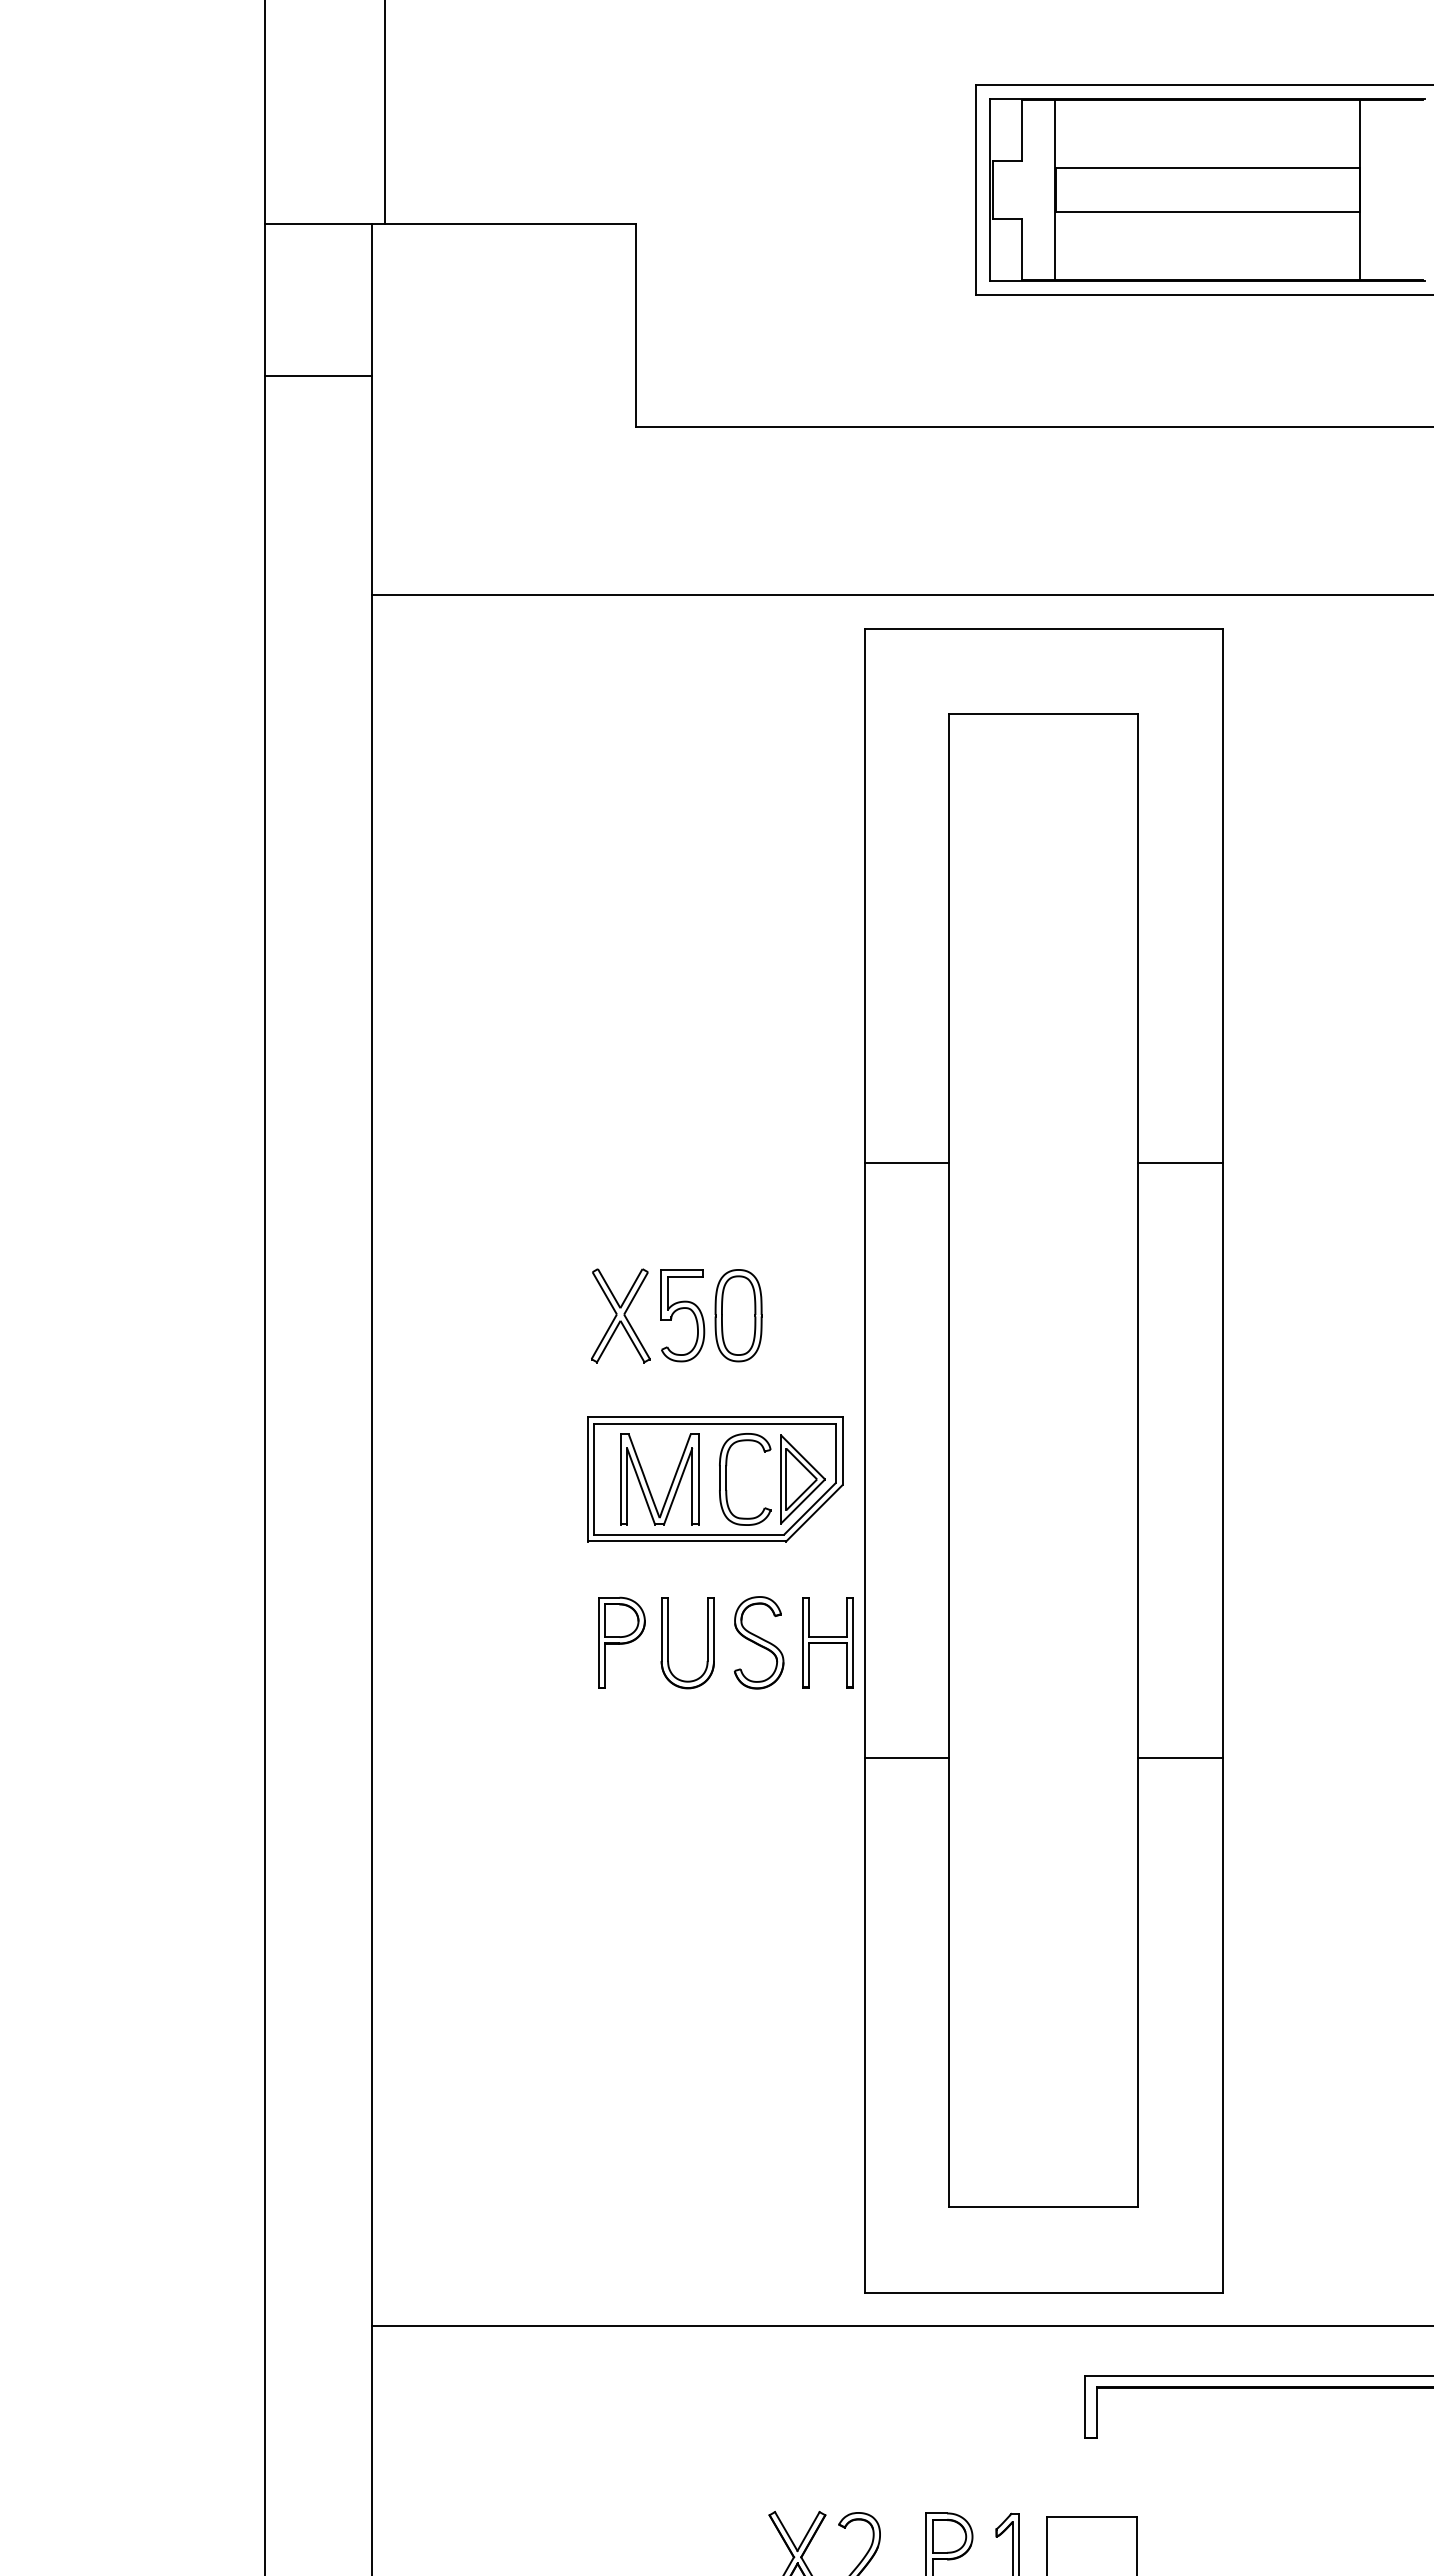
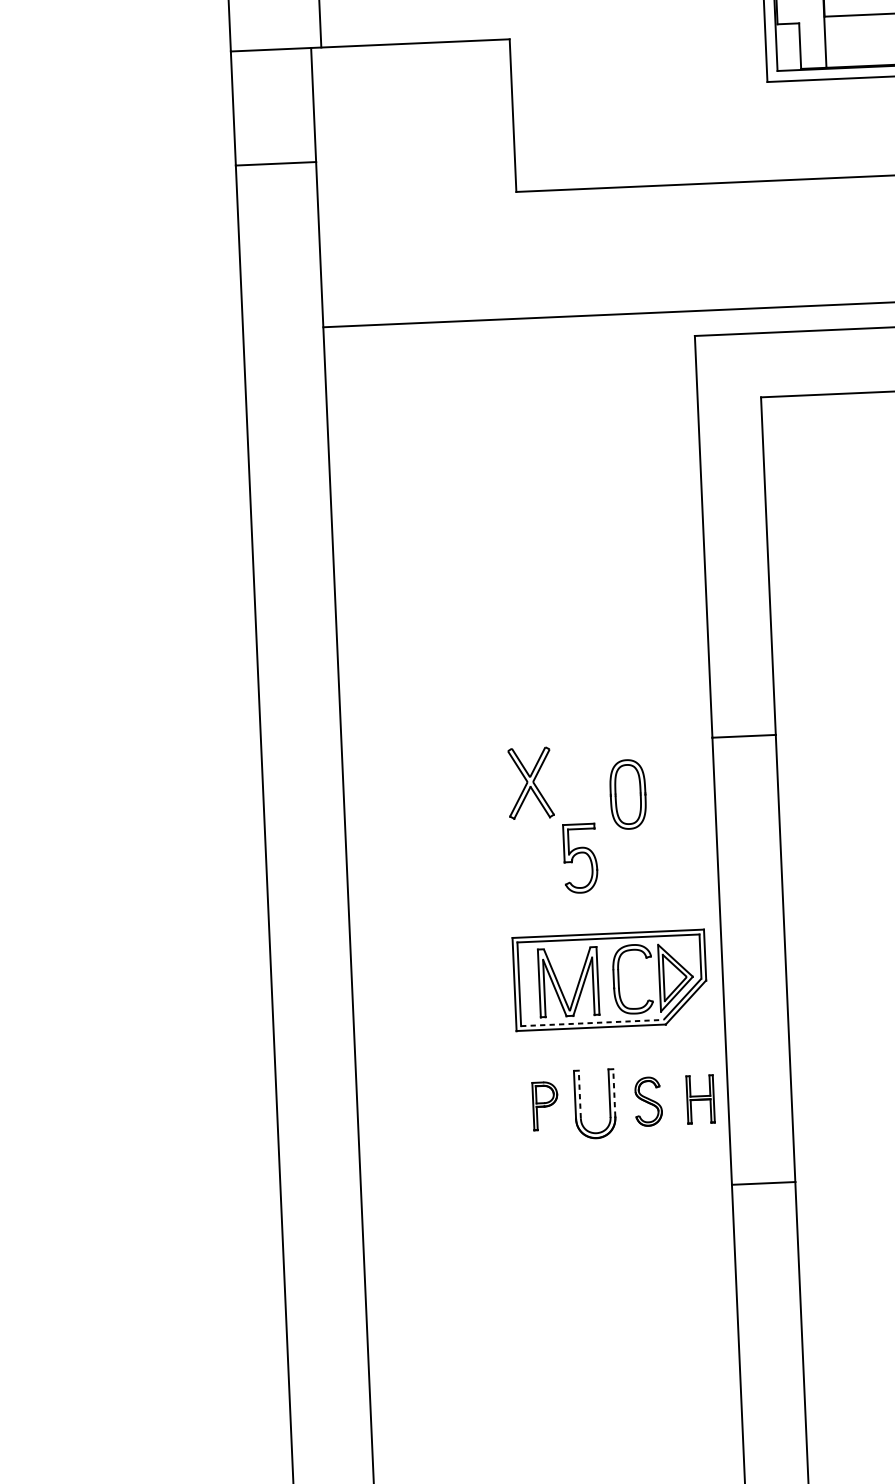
part: (620, 1315) -> (530, 782), moved
part: (738, 1315) -> (628, 794), moved
line: (688, 1535) -> (592, 1023), solid -> dashed
line: (668, 1629) -> (580, 1094), solid -> dashed
line: (713, 1629) -> (613, 1093), solid -> dashed
part: (621, 1642) -> (545, 1105), size x0.7
part: (758, 1642) -> (648, 1101), size x0.7
part: (827, 1642) -> (700, 1099), size x0.7

